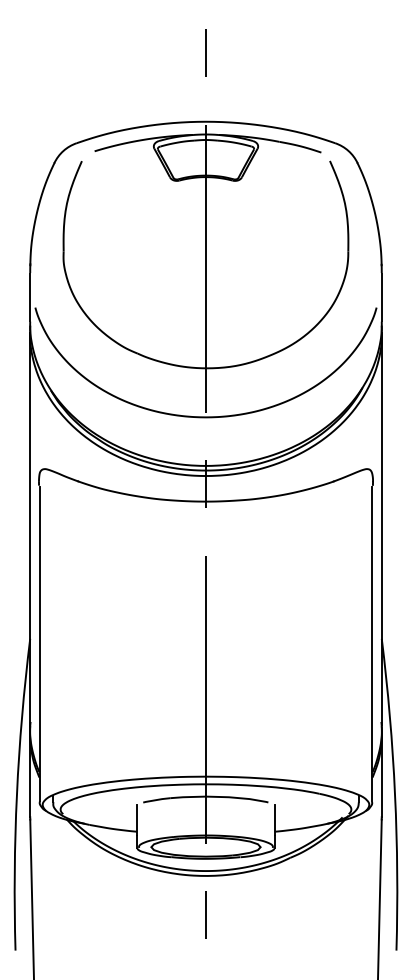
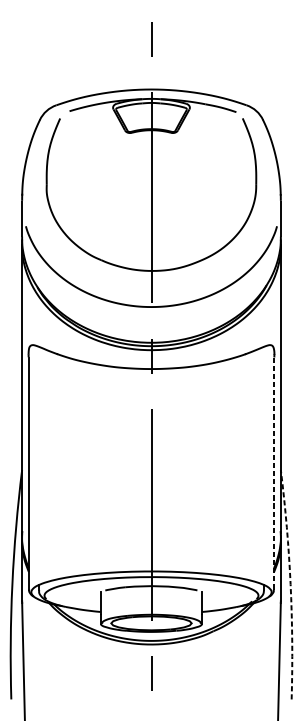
line: (372, 643) -> (274, 473), solid -> dashed
arc: (395, 794) -> (290, 584), solid -> dashed

